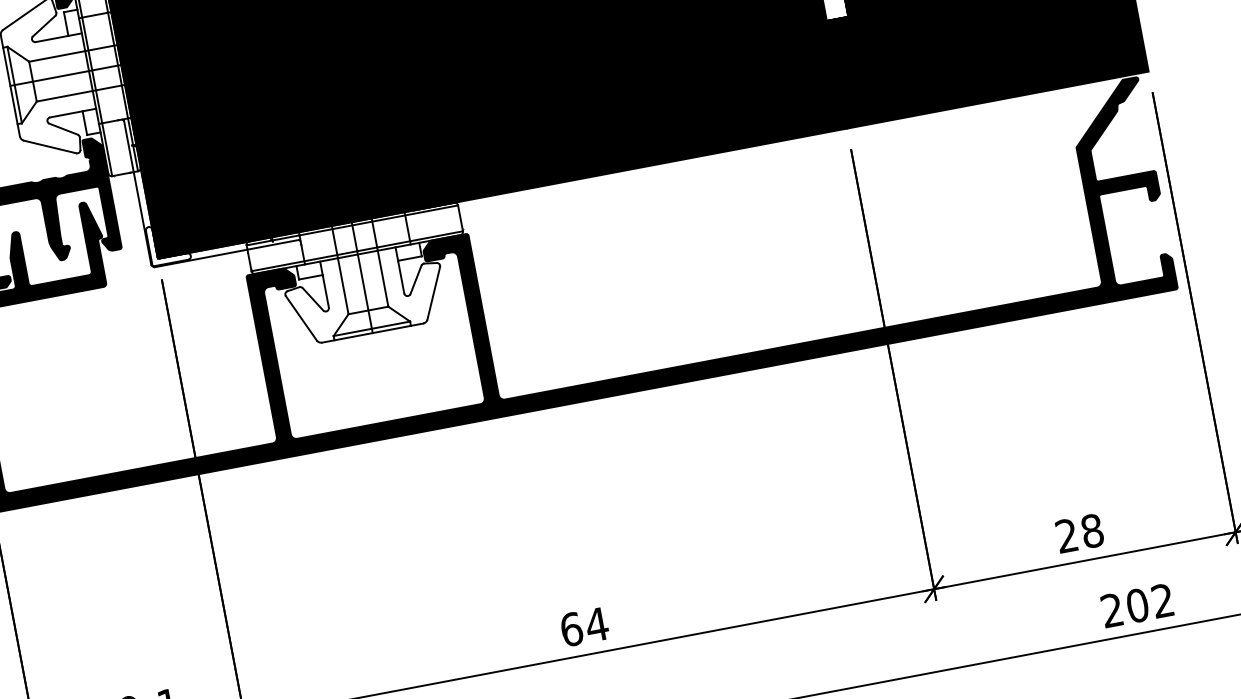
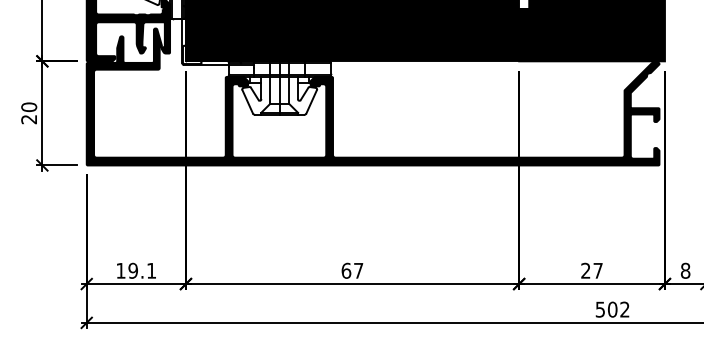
text: (1090, 530) -> (597, 270), 28 -> 27
text: (1110, 610) -> (599, 309), 202 -> 502
text: (596, 623) -> (358, 270), 64 -> 67

